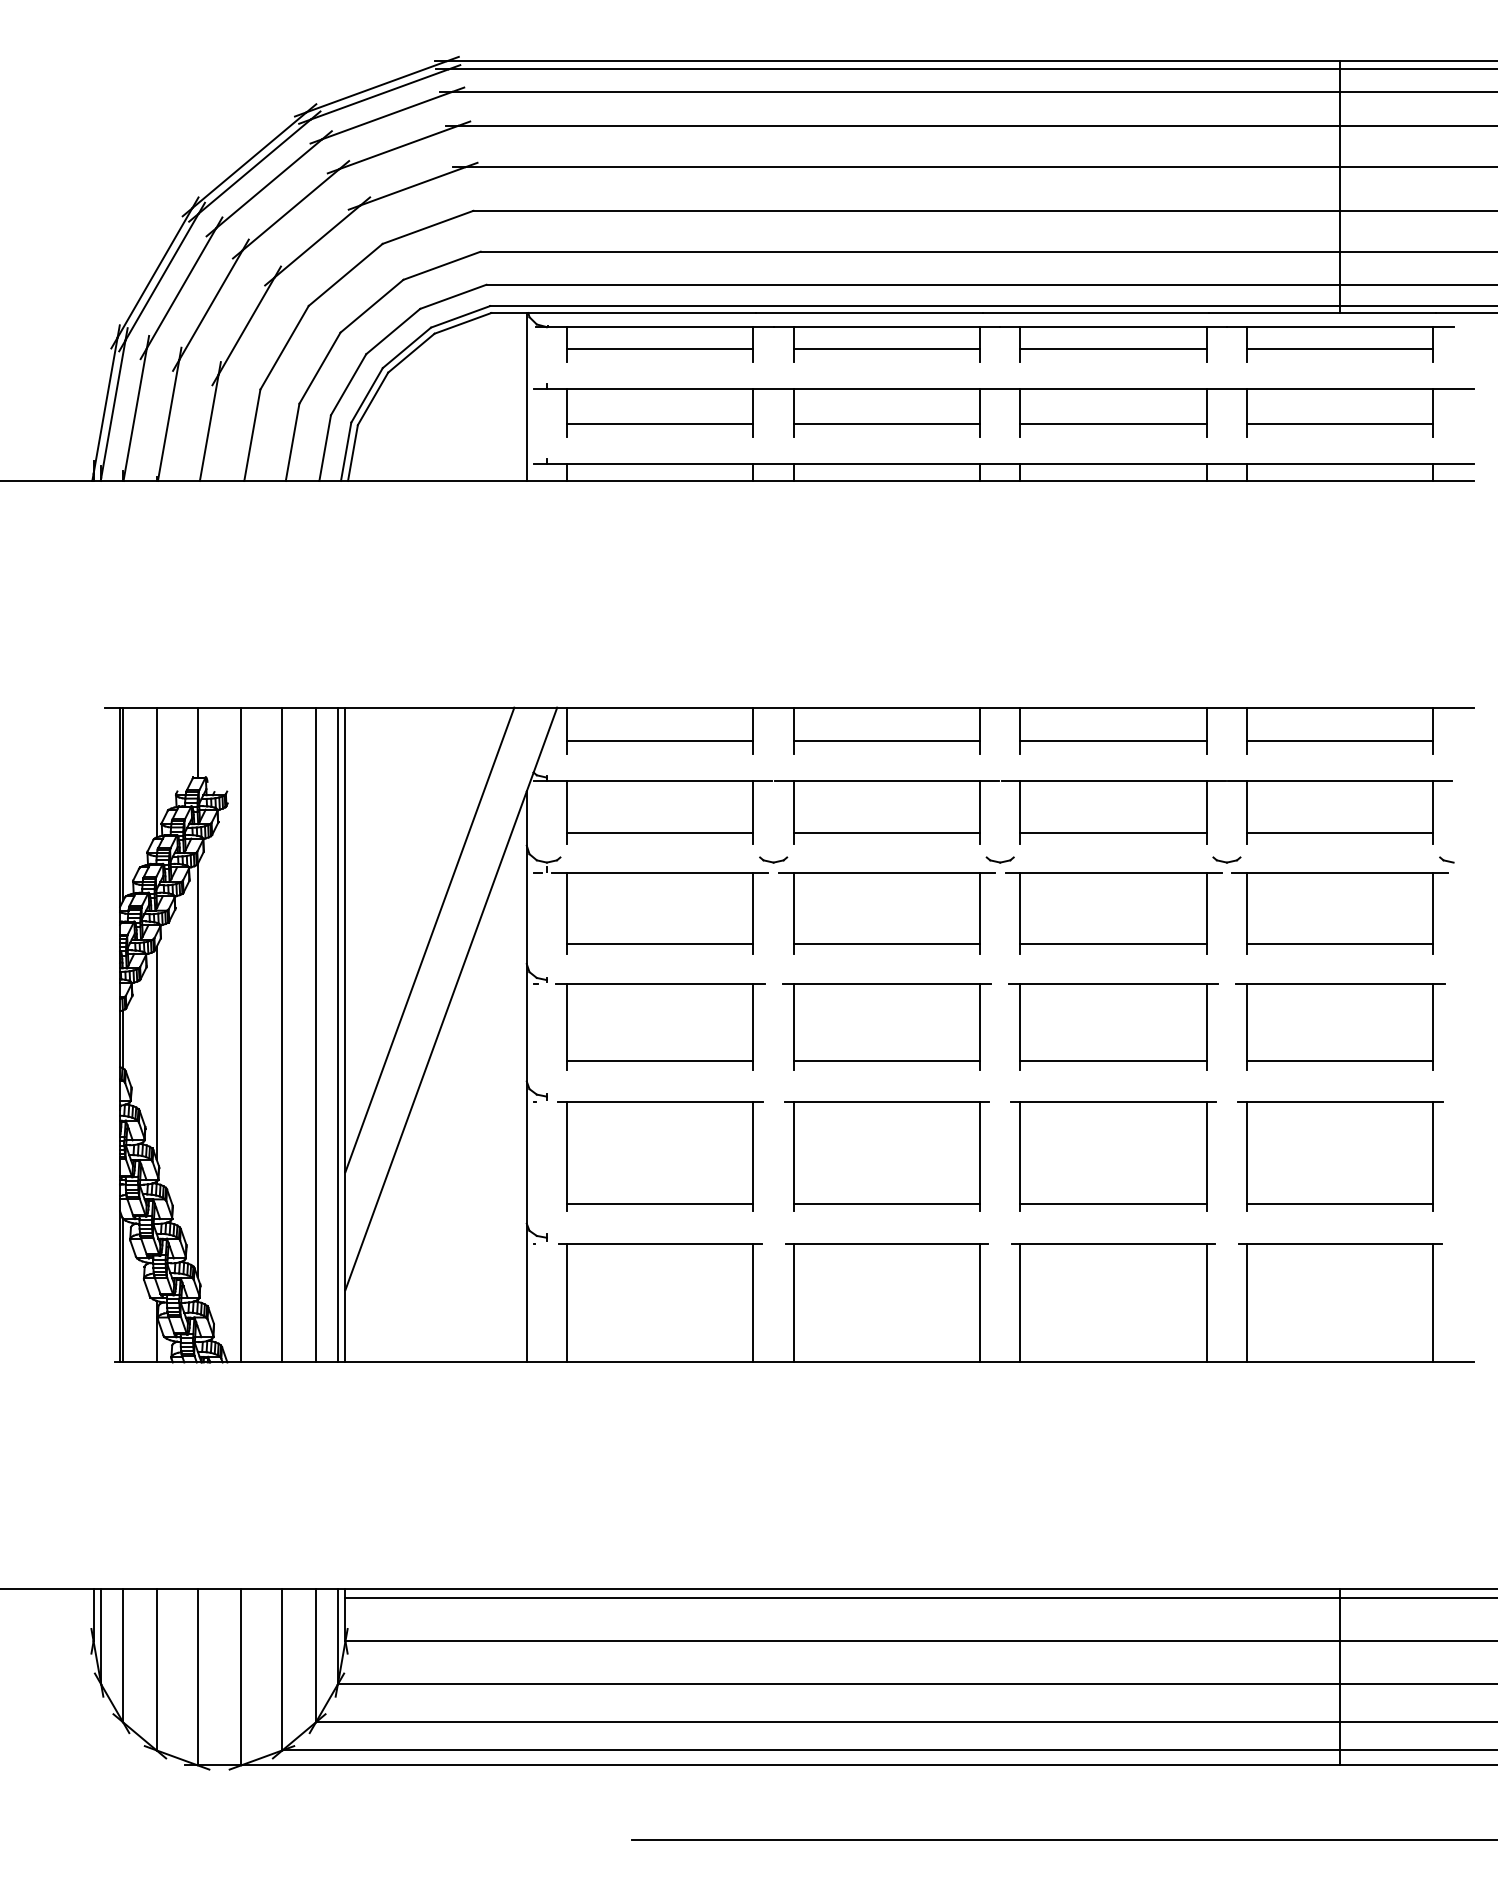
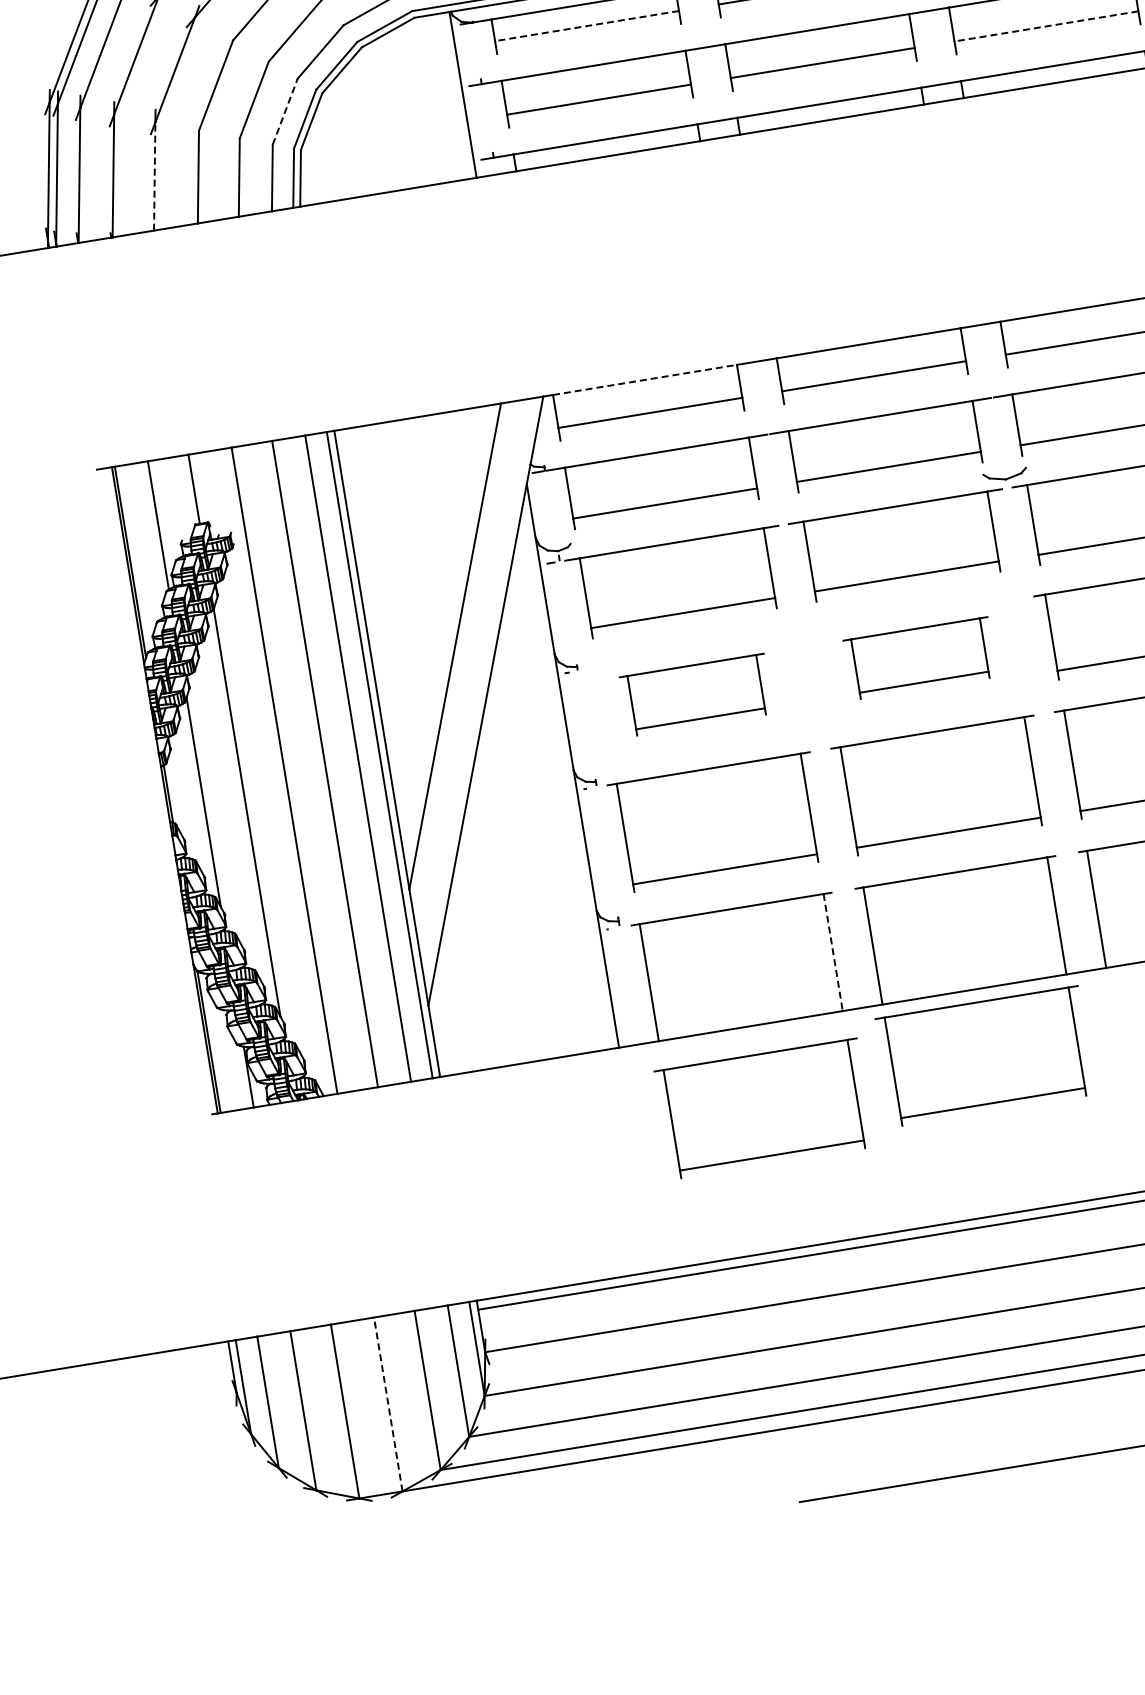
line: (659, 349) -> (586, 26), solid -> dashed
line: (348, 384) -> (285, 111), solid -> dashed
line: (1113, 423) -> (1046, 26), solid -> dashed
line: (209, 427) -> (154, 176), solid -> dashed
line: (660, 707) -> (645, 379), solid -> dashed
part: (773, 859) -> (781, 511), removed
part: (999, 859) -> (1004, 474), size x1.6
part: (660, 1026) -> (696, 694), size x0.7
part: (886, 1026) -> (919, 658), size x0.7
line: (753, 1303) -> (833, 952), solid -> dashed
part: (886, 1430) -> (985, 1056), added
part: (660, 1446) -> (764, 1109), added
line: (241, 1676) -> (388, 1403), solid -> dashed

